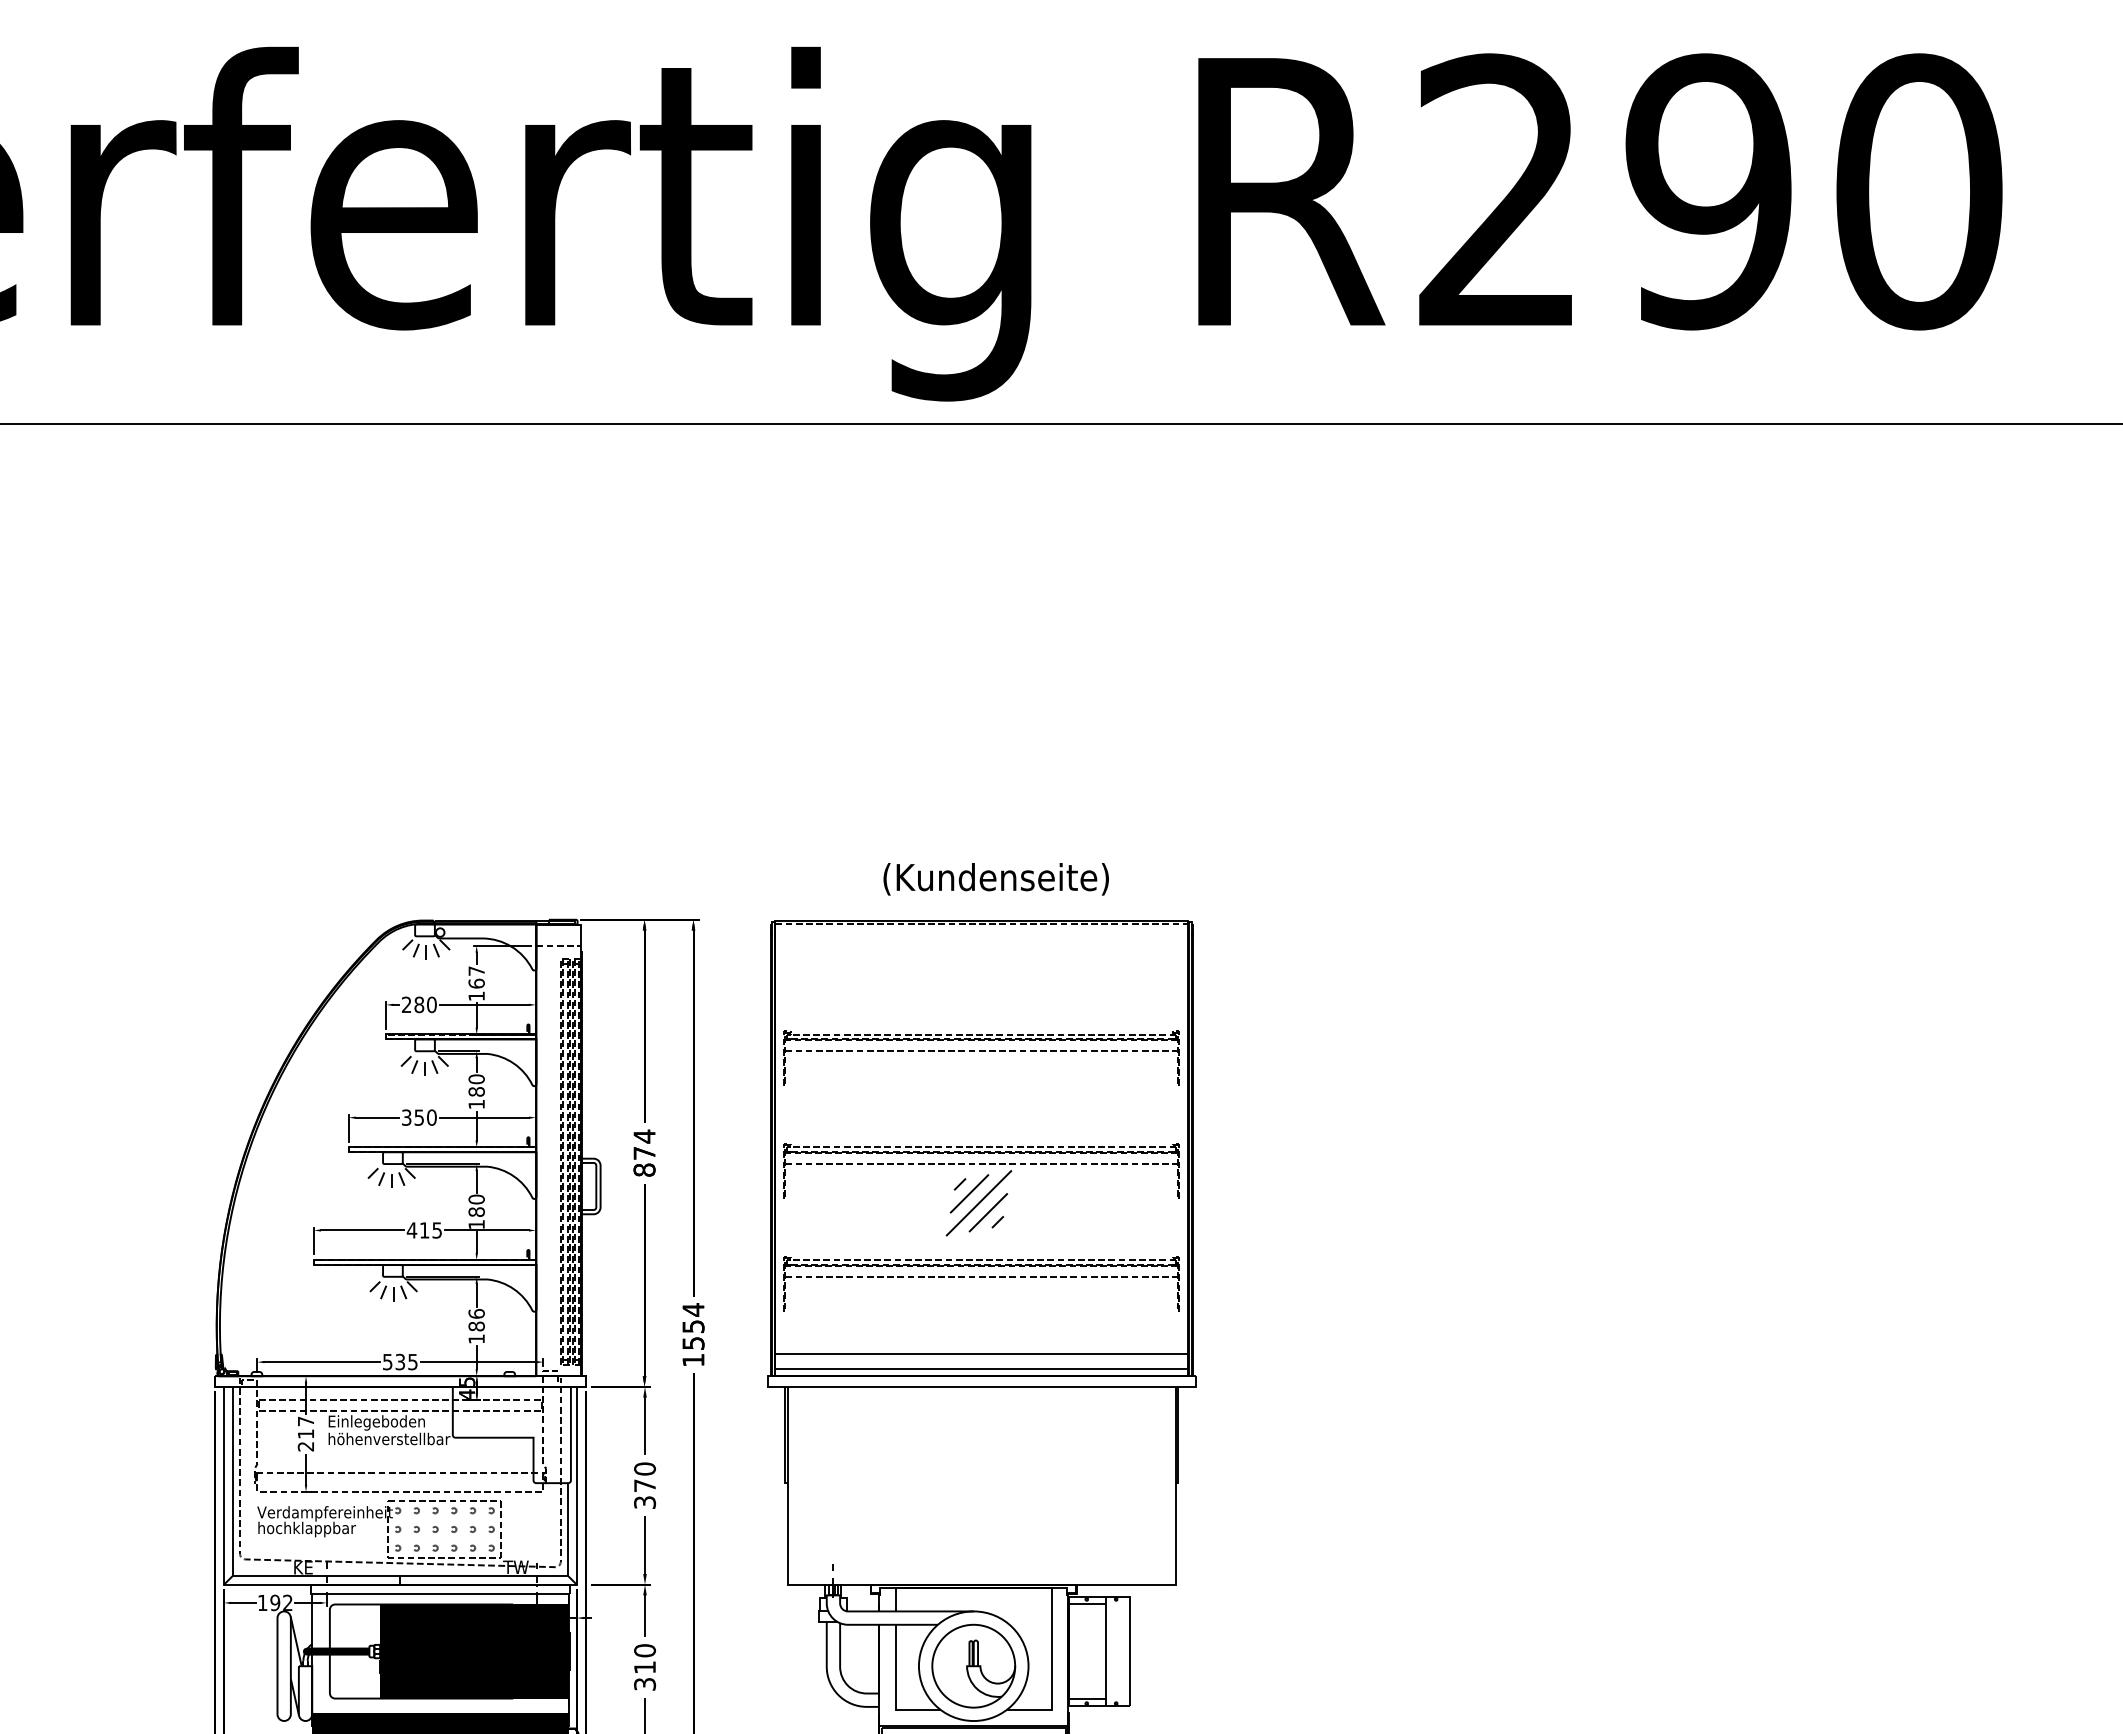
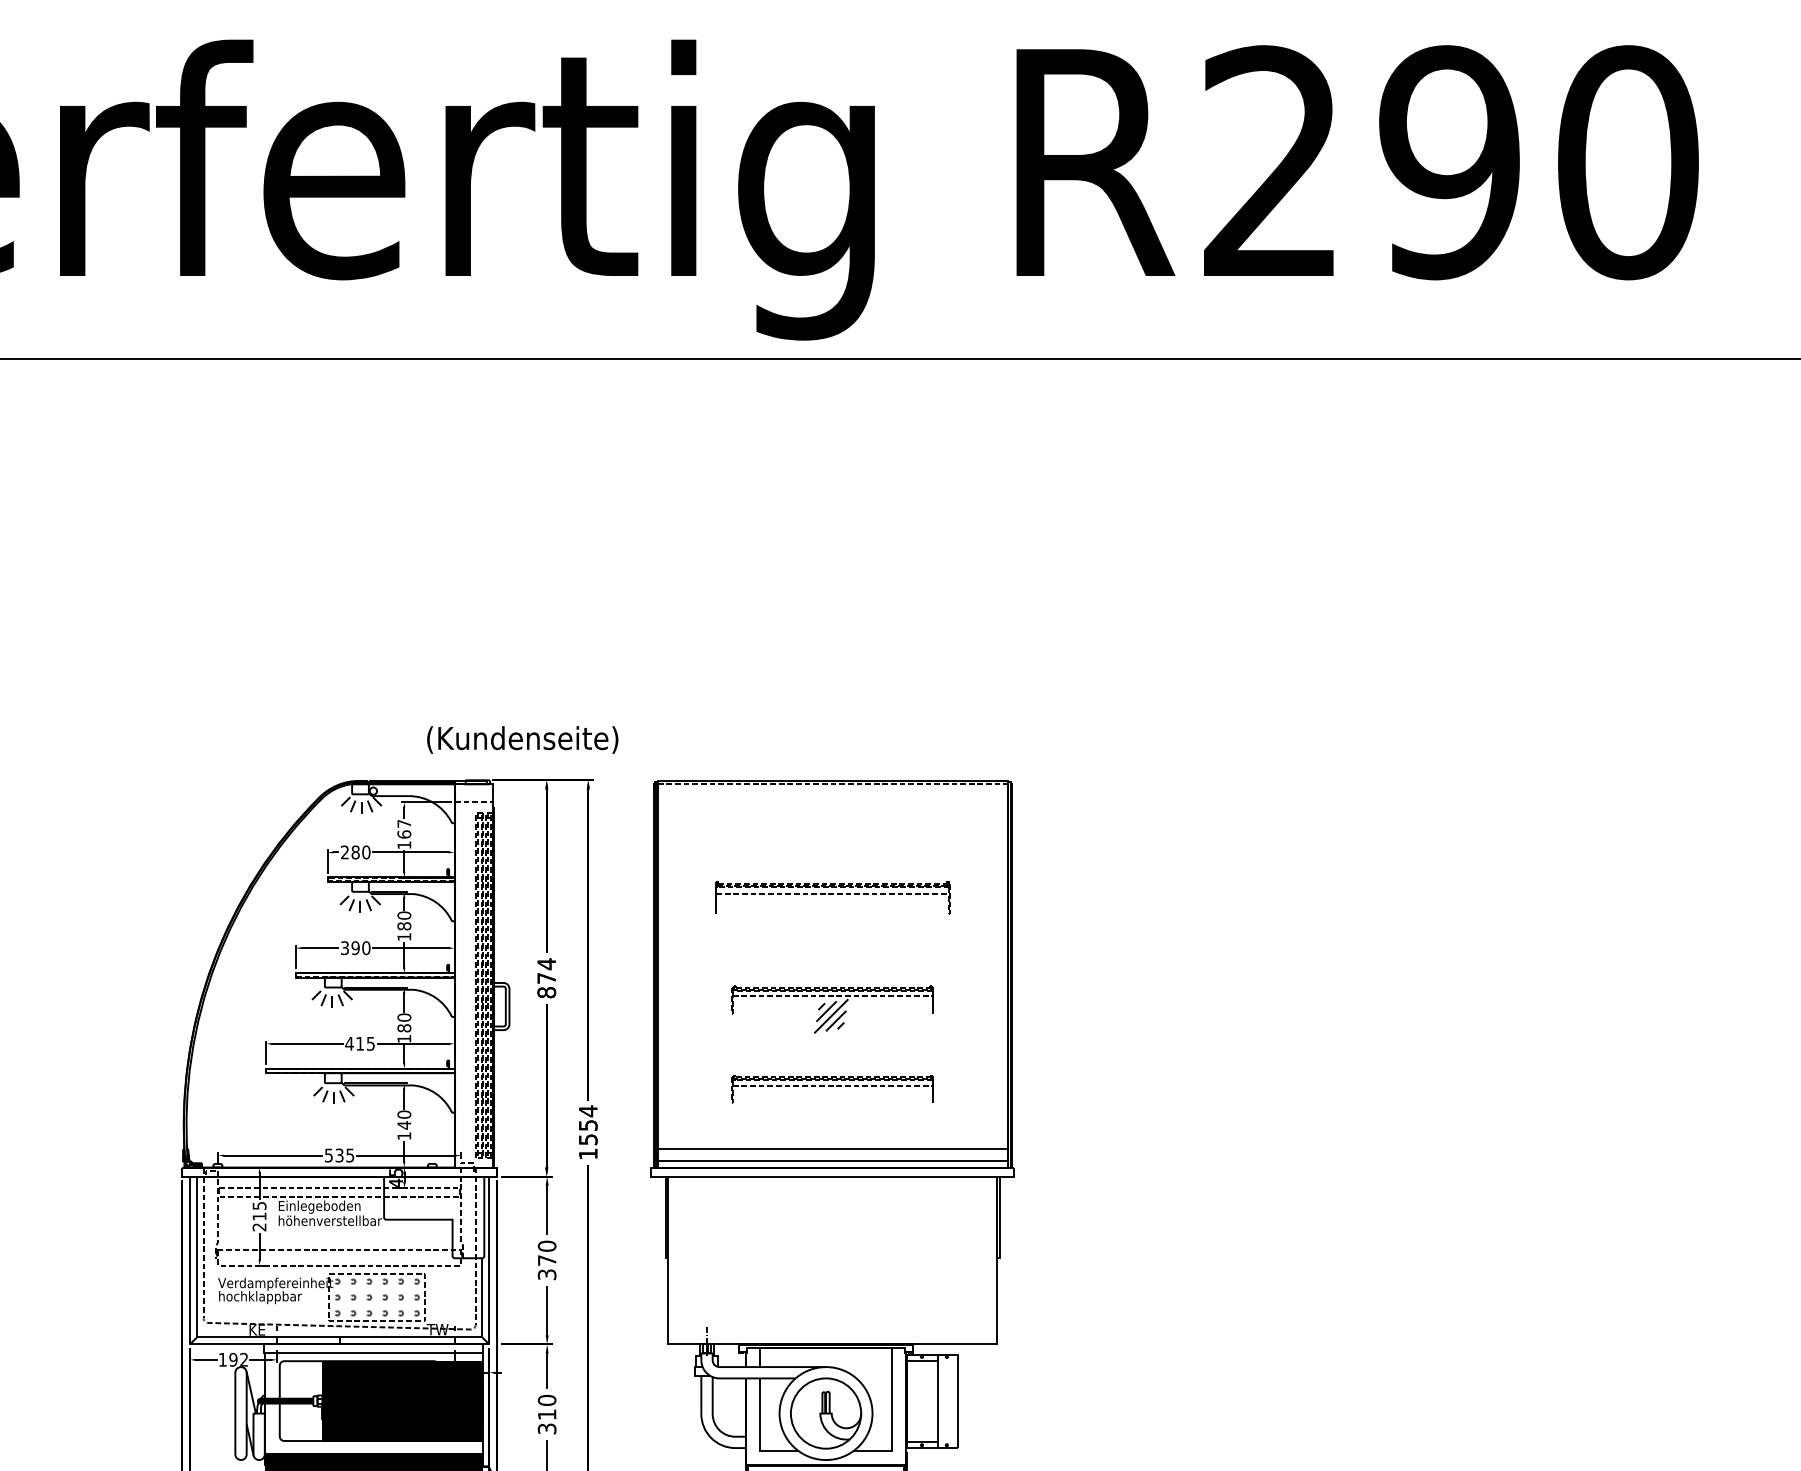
text: (995, 879) -> (522, 740), moved
part: (981, 1057) -> (832, 897), size x0.7
text: (419, 1117) -> (355, 948), 350 -> 390
part: (981, 1189) -> (832, 1009), size x0.6
part: (981, 1283) -> (832, 1088), size x0.6
text: (476, 1319) -> (404, 1119), 186 -> 140
text: (306, 1421) -> (259, 1205), 217 -> 215

